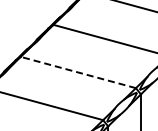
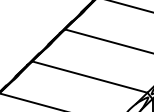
line: (78, 72) -> (90, 77), dashed -> solid

